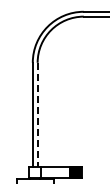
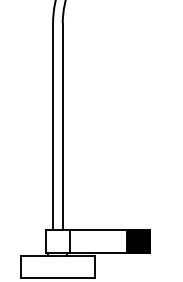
line: (37, 114) -> (62, 126), dashed -> solid

